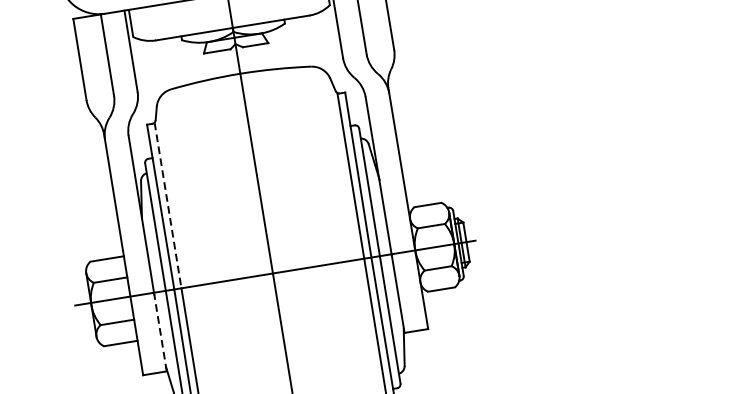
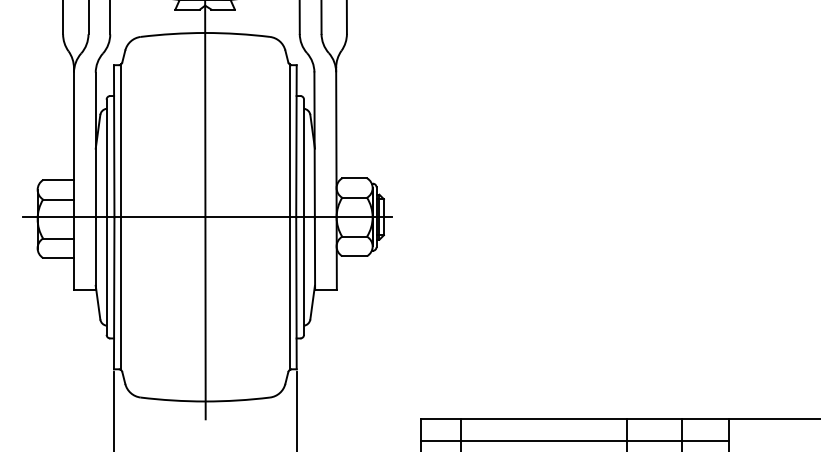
line: (168, 206) -> (121, 141), dashed -> solid
line: (160, 332) -> (95, 253), dashed -> solid

